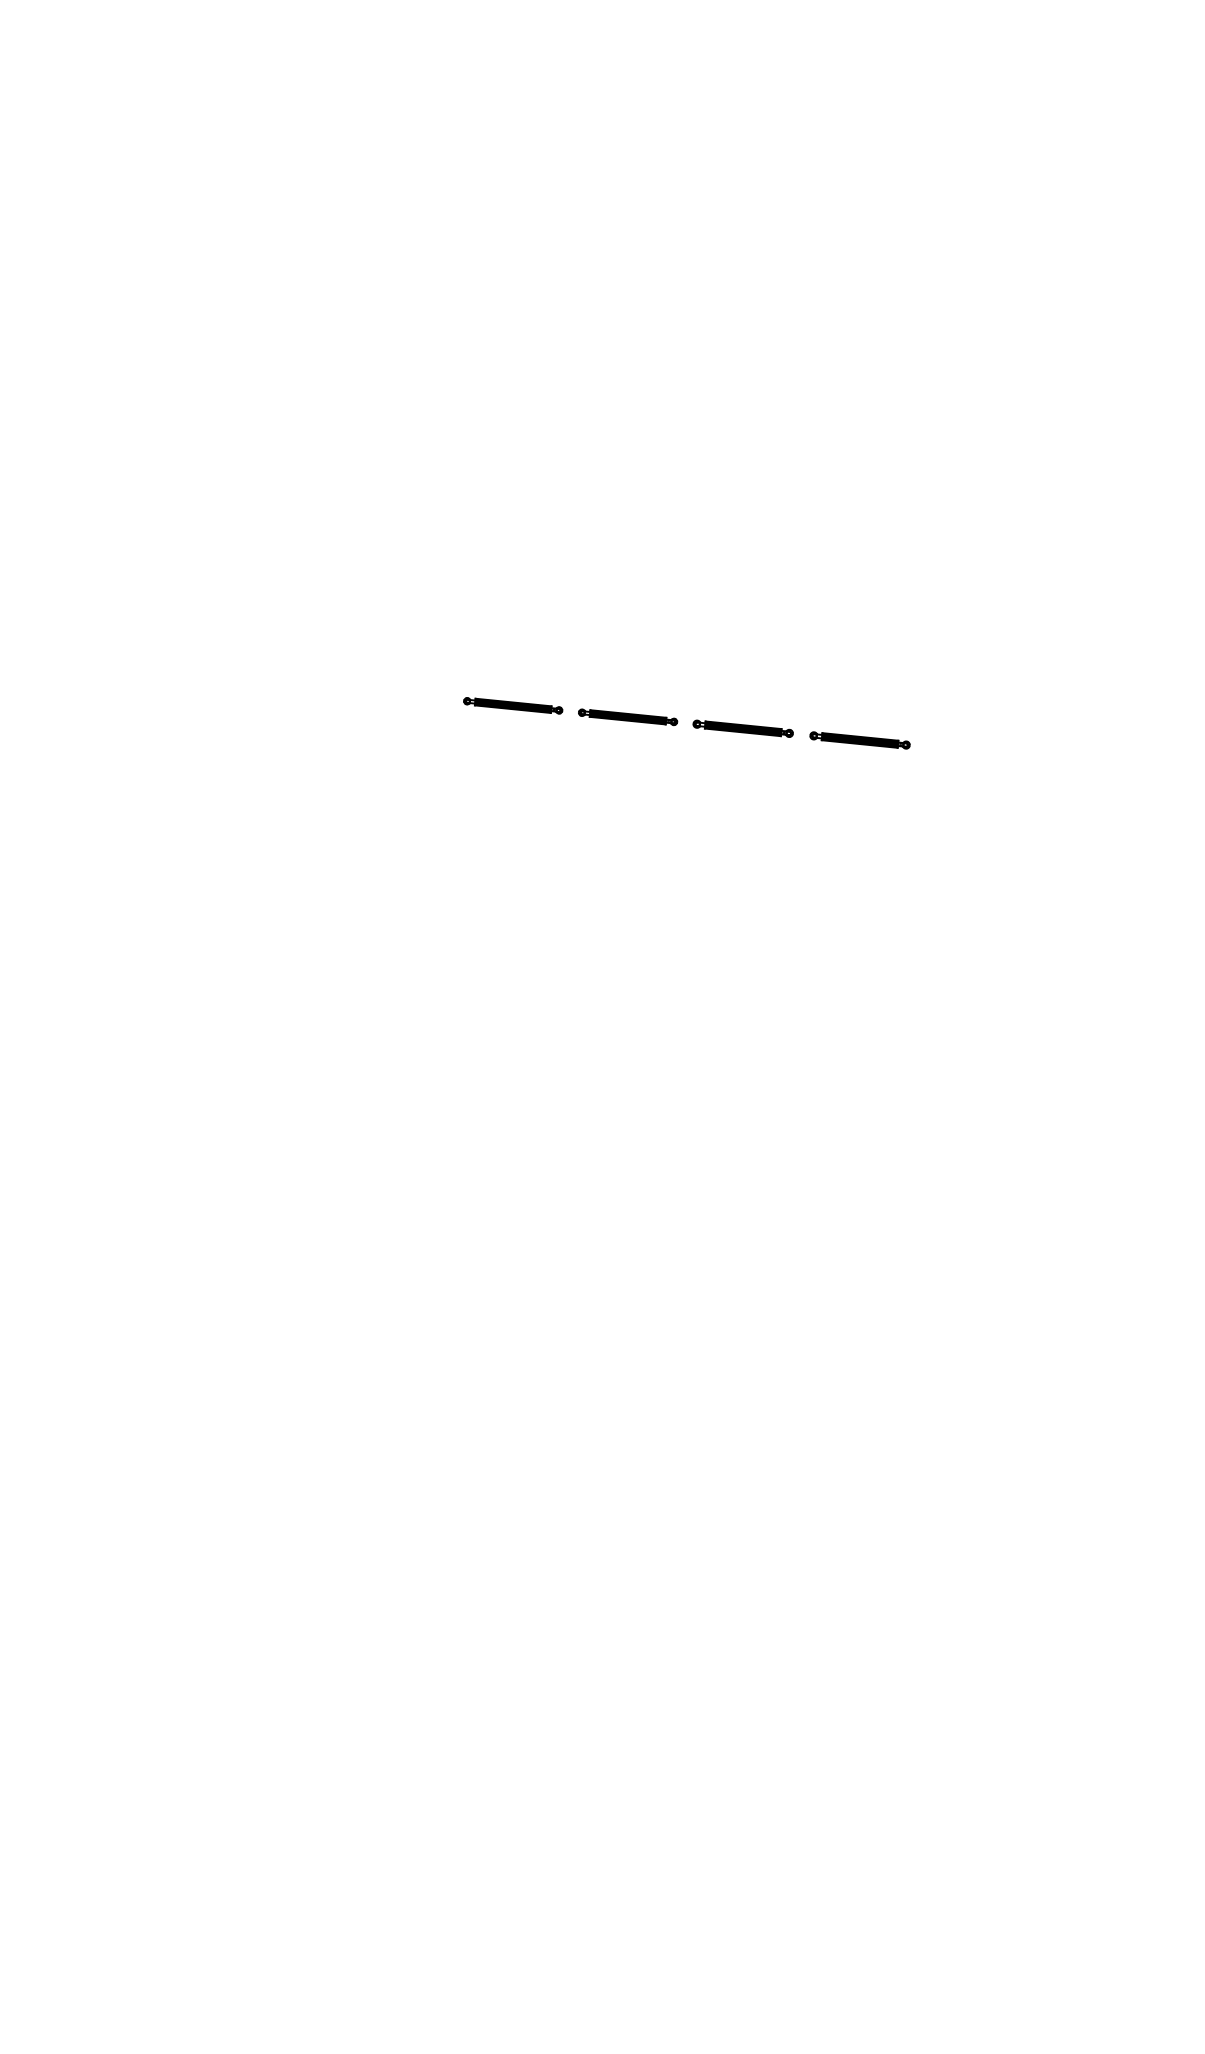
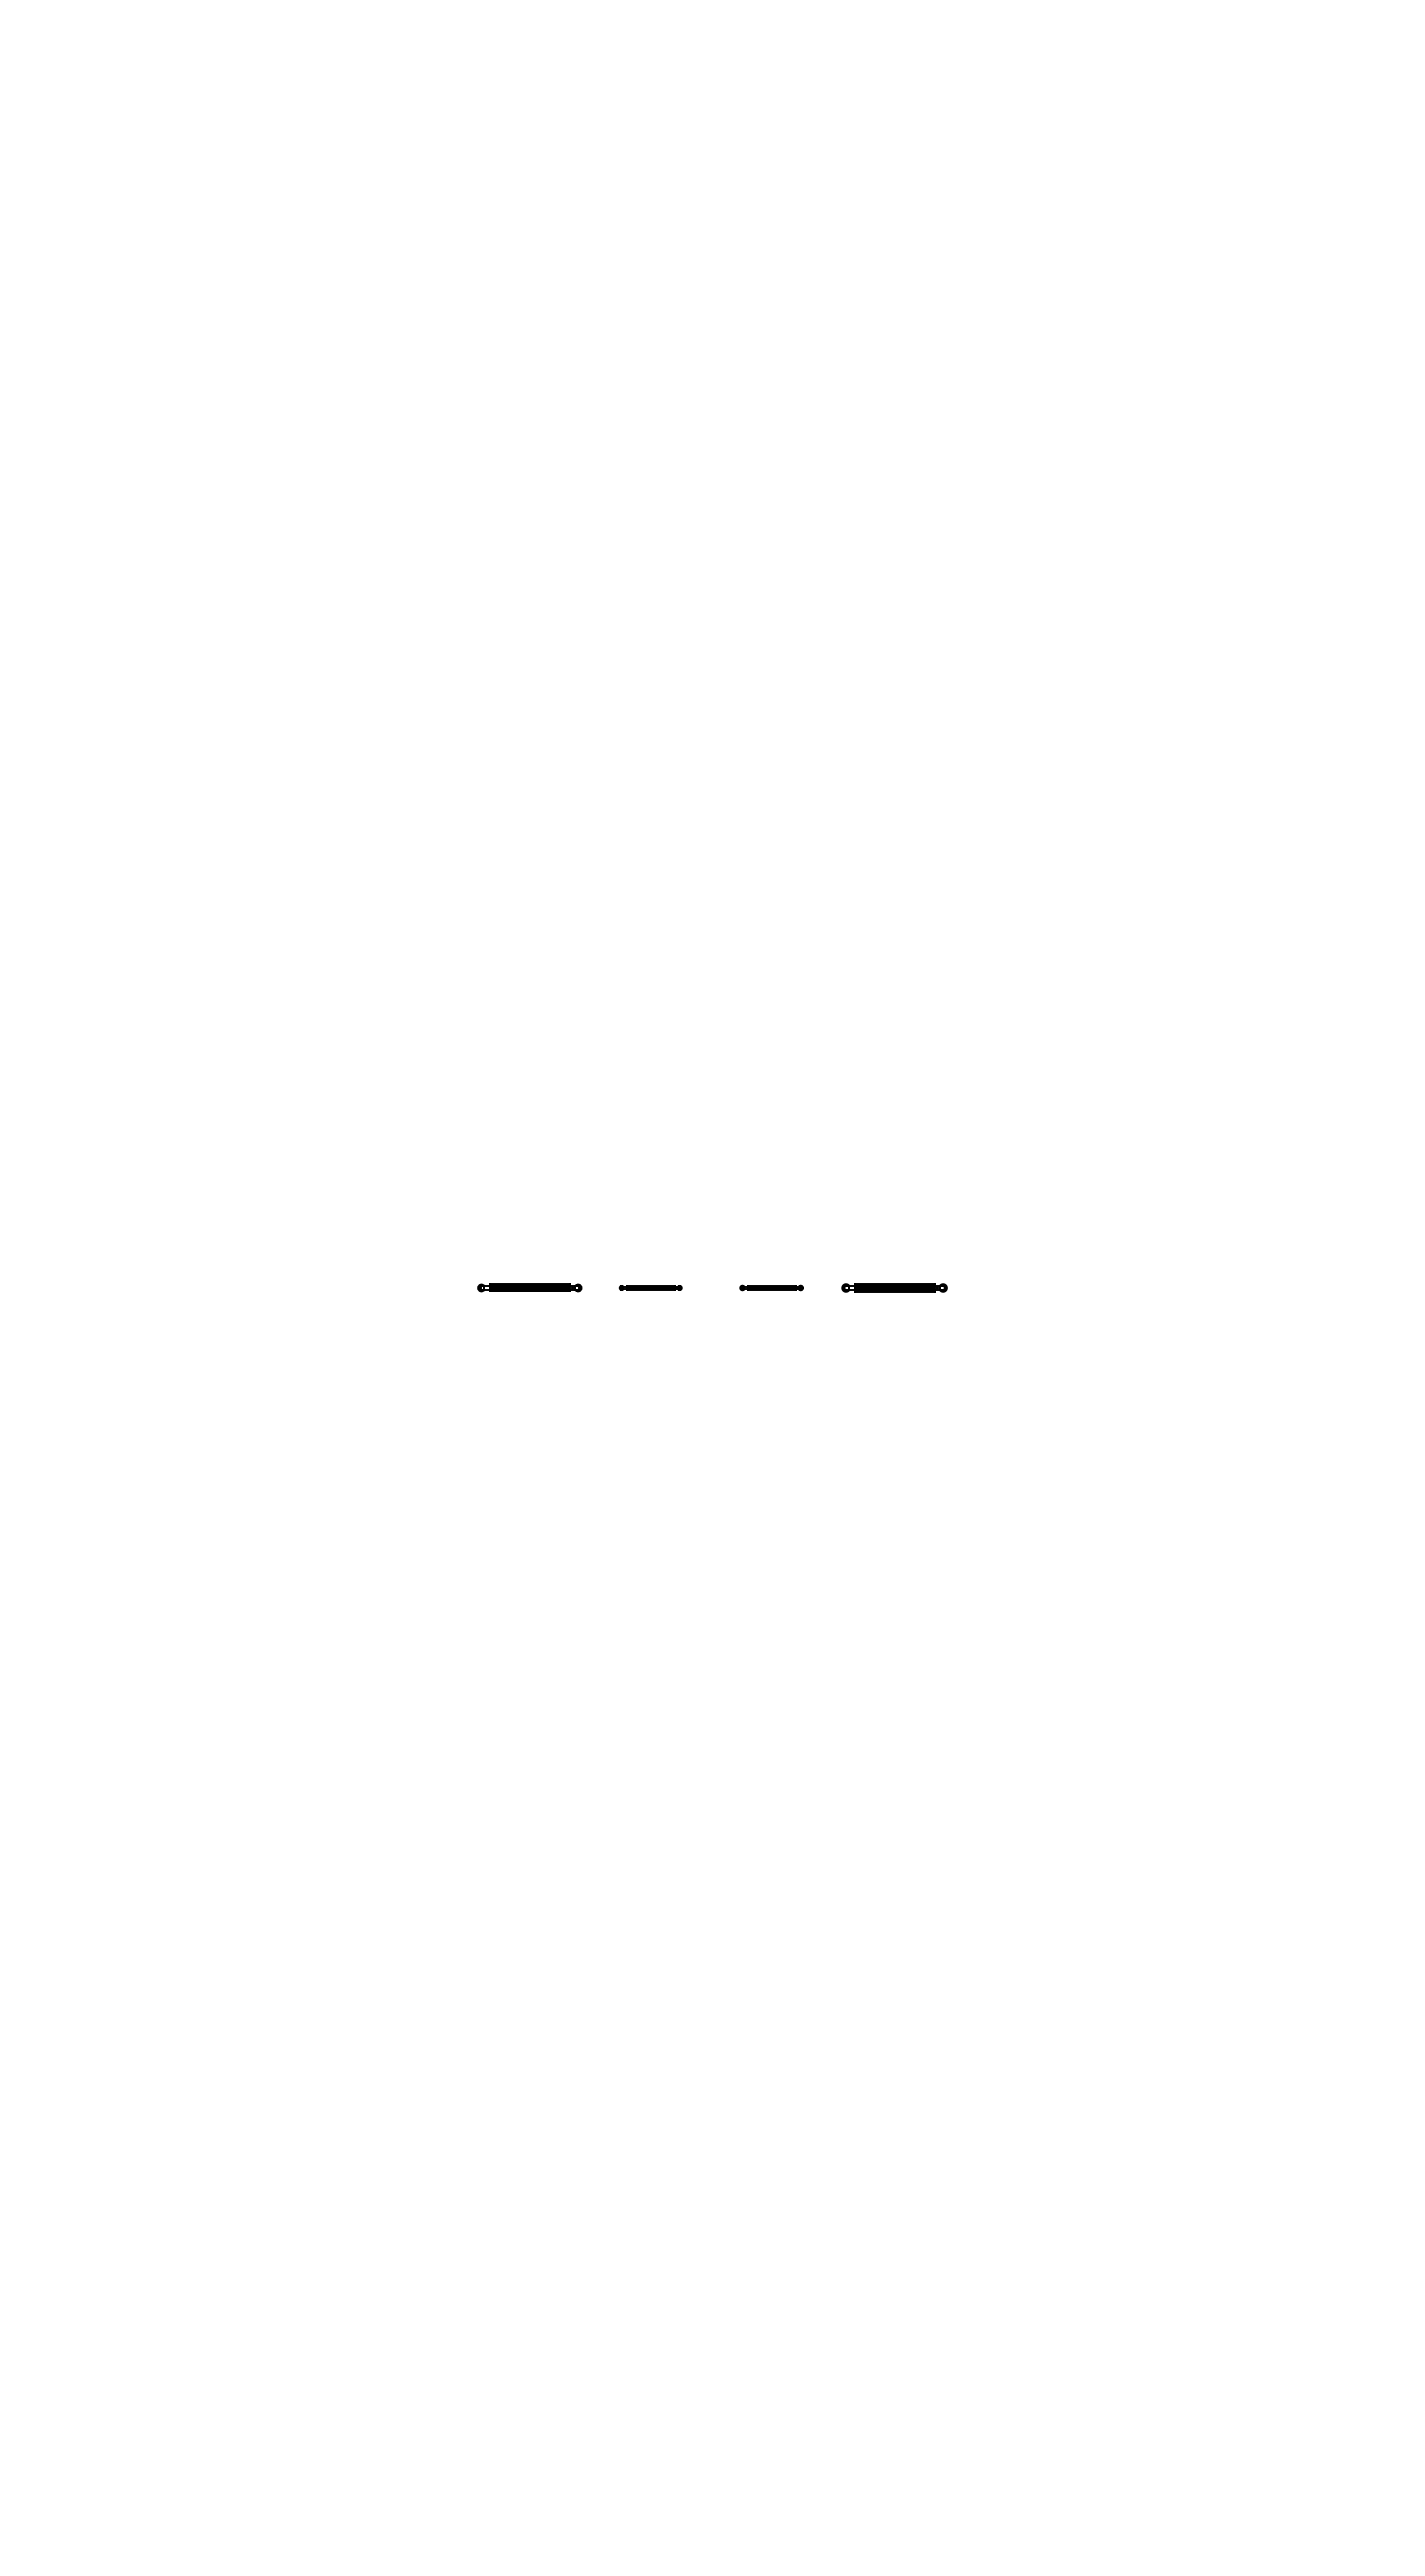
part: (628, 716) -> (650, 1287), size x0.6
part: (743, 728) -> (771, 1287), size x0.6

